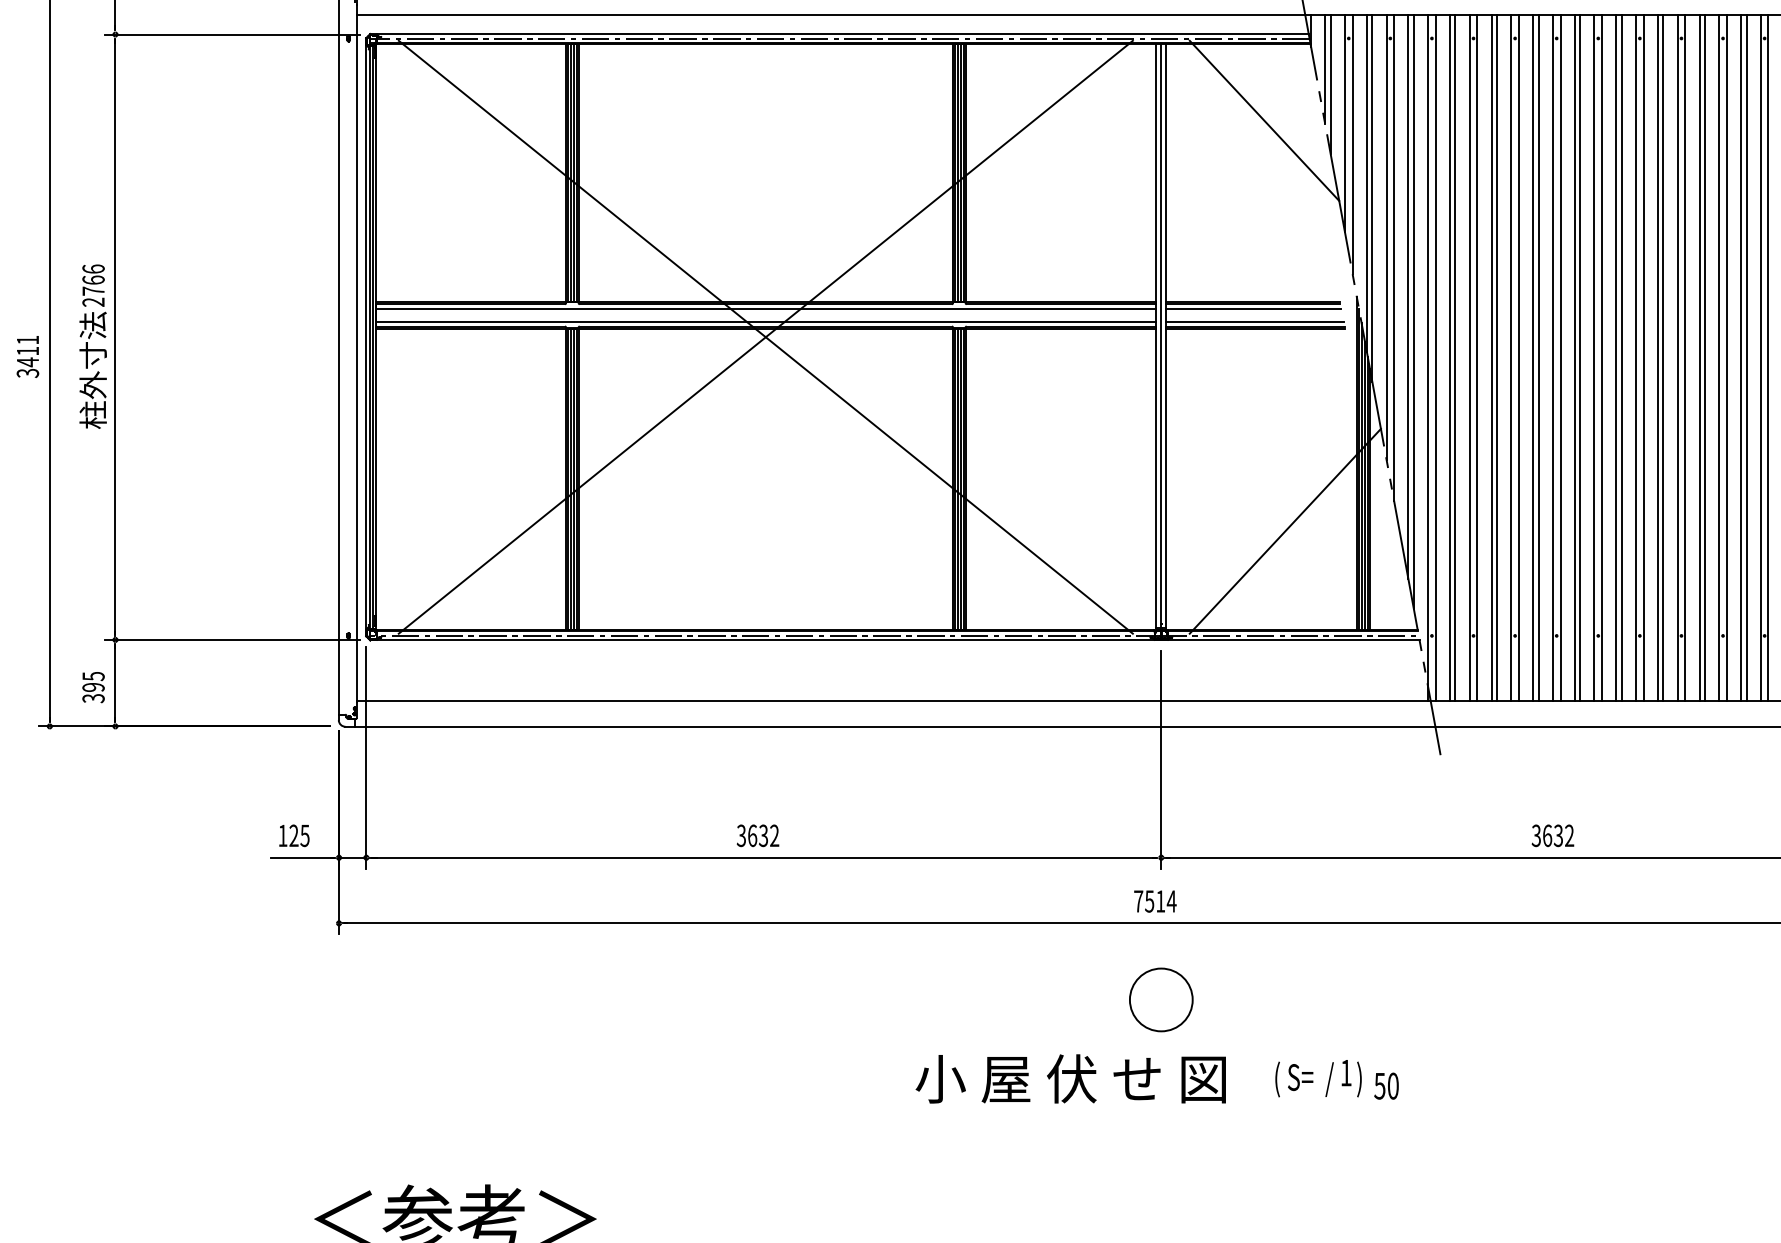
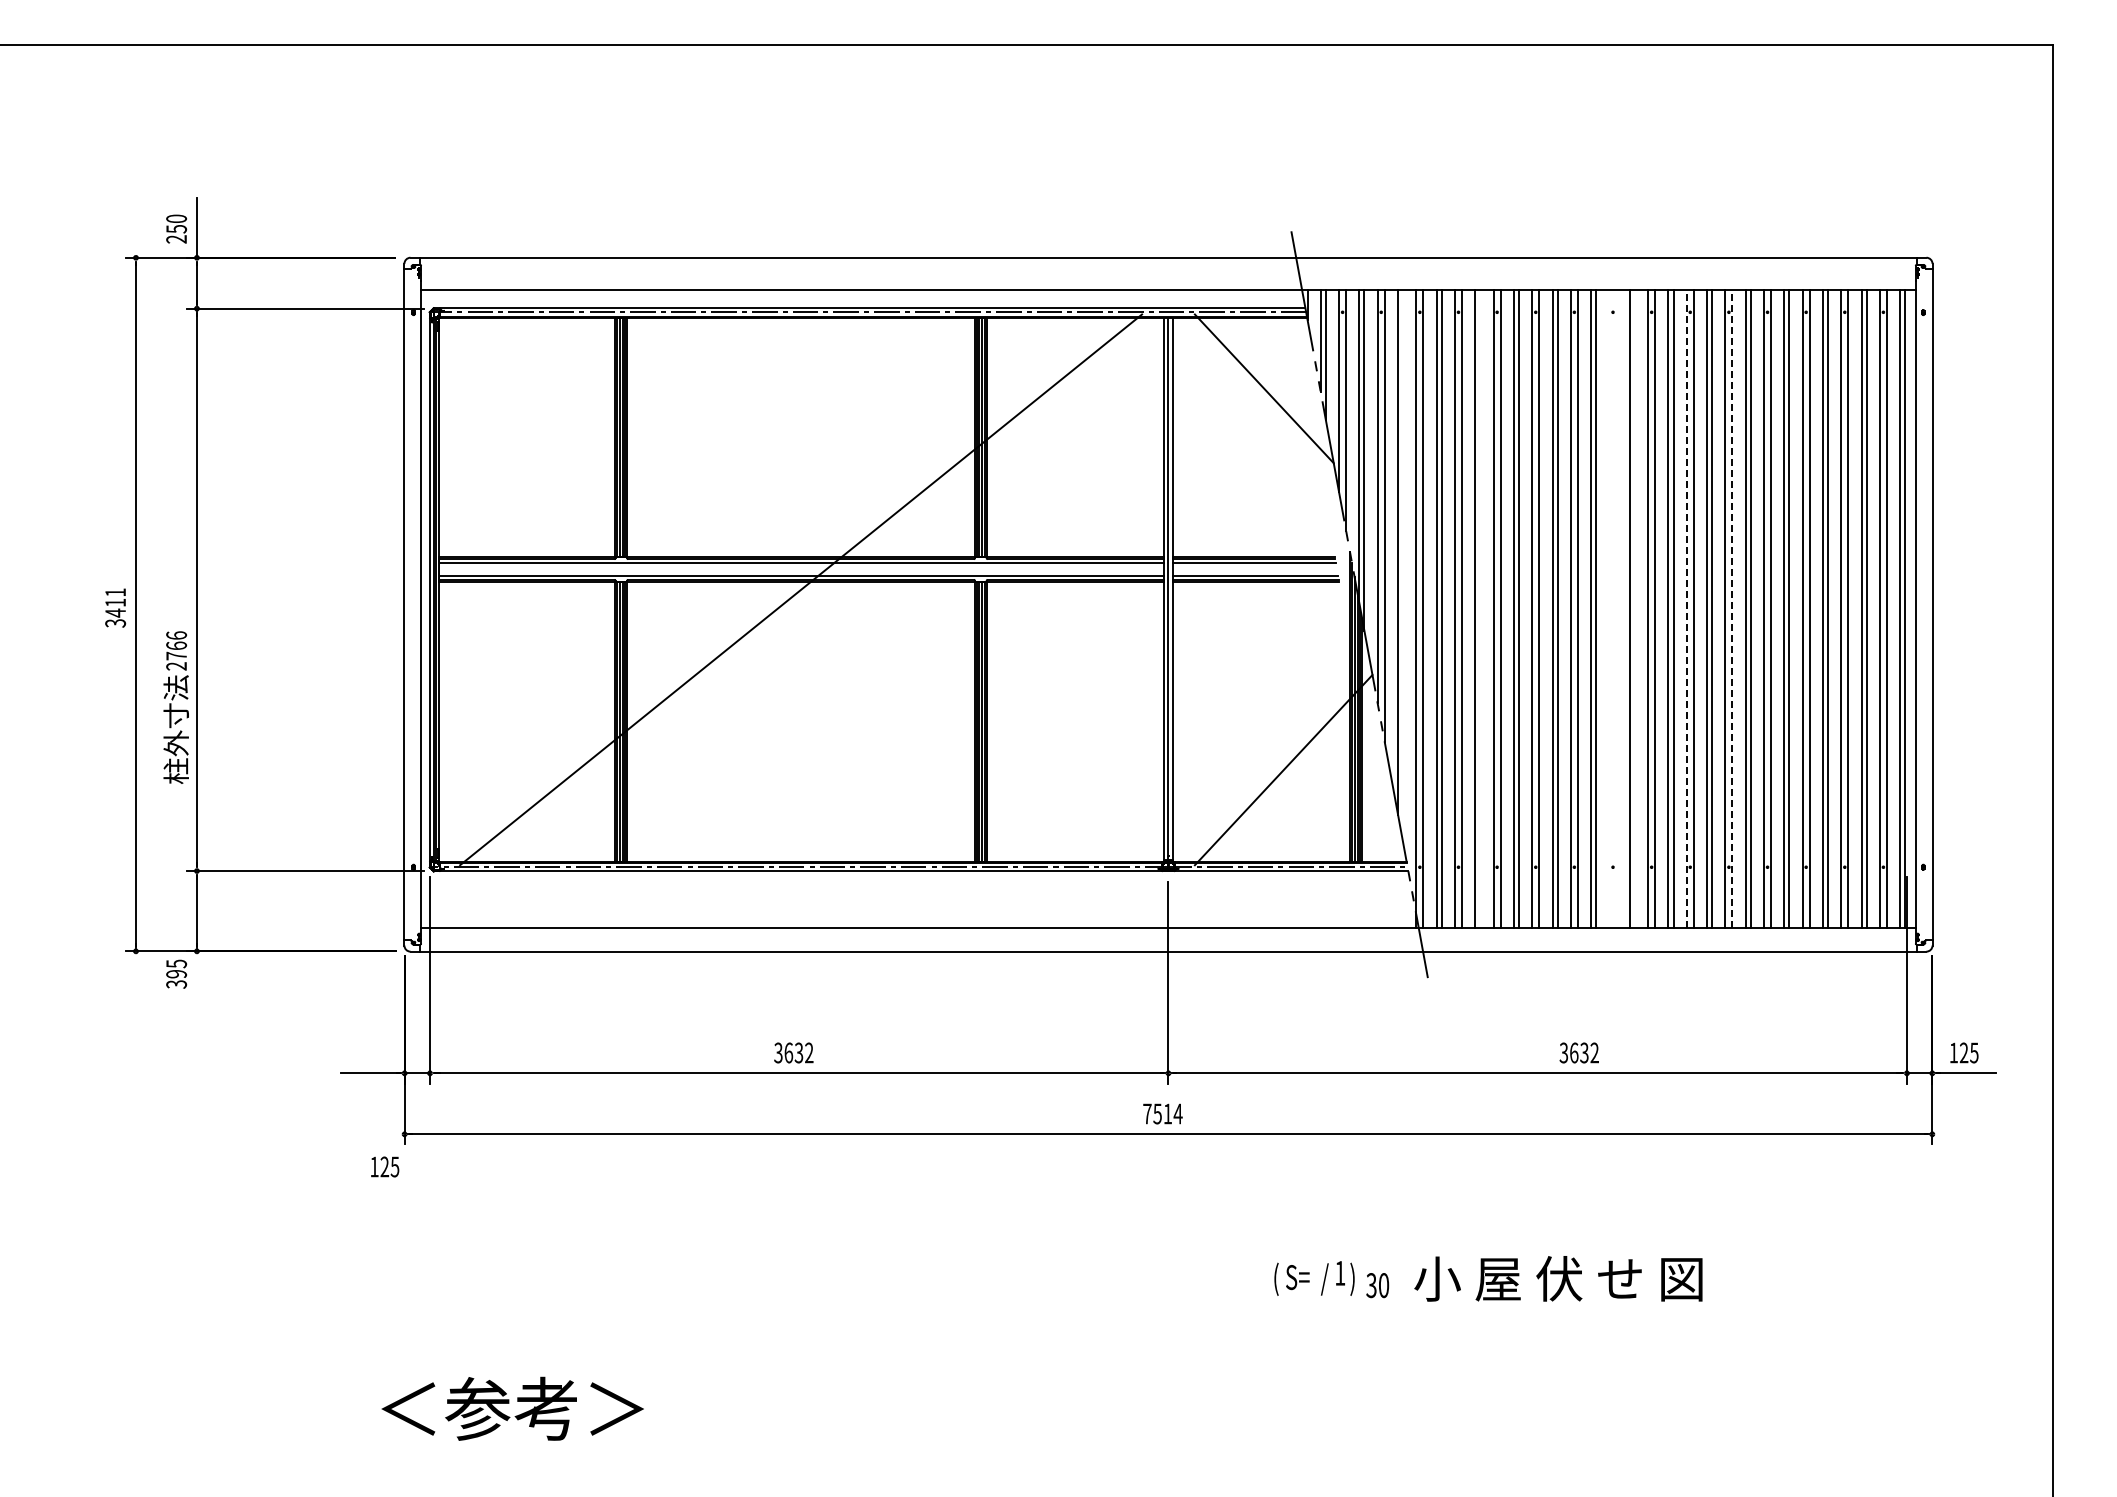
line: (1414, 312) -> (1403, 566), removed
line: (766, 336) -> (801, 589), removed
text: (92, 346) -> (175, 707), moved
line: (1497, 357) -> (1480, 608), removed
line: (1636, 357) -> (1609, 608), removed
line: (1643, 357) -> (1616, 608), removed
line: (1662, 357) -> (1634, 608), removed
line: (1718, 358) -> (1686, 609), solid -> dashed
line: (1768, 358) -> (1732, 609), solid -> dashed
text: (93, 686) -> (176, 973), moved
text: (294, 835) -> (385, 1166), moved
text: (1552, 835) -> (1578, 1052), moved
circle: (1161, 999) -> (1168, 1205), removed
text: (1070, 1078) -> (1558, 1278), moved
text: (1379, 1086) -> (1371, 1285), 50 -> 30

